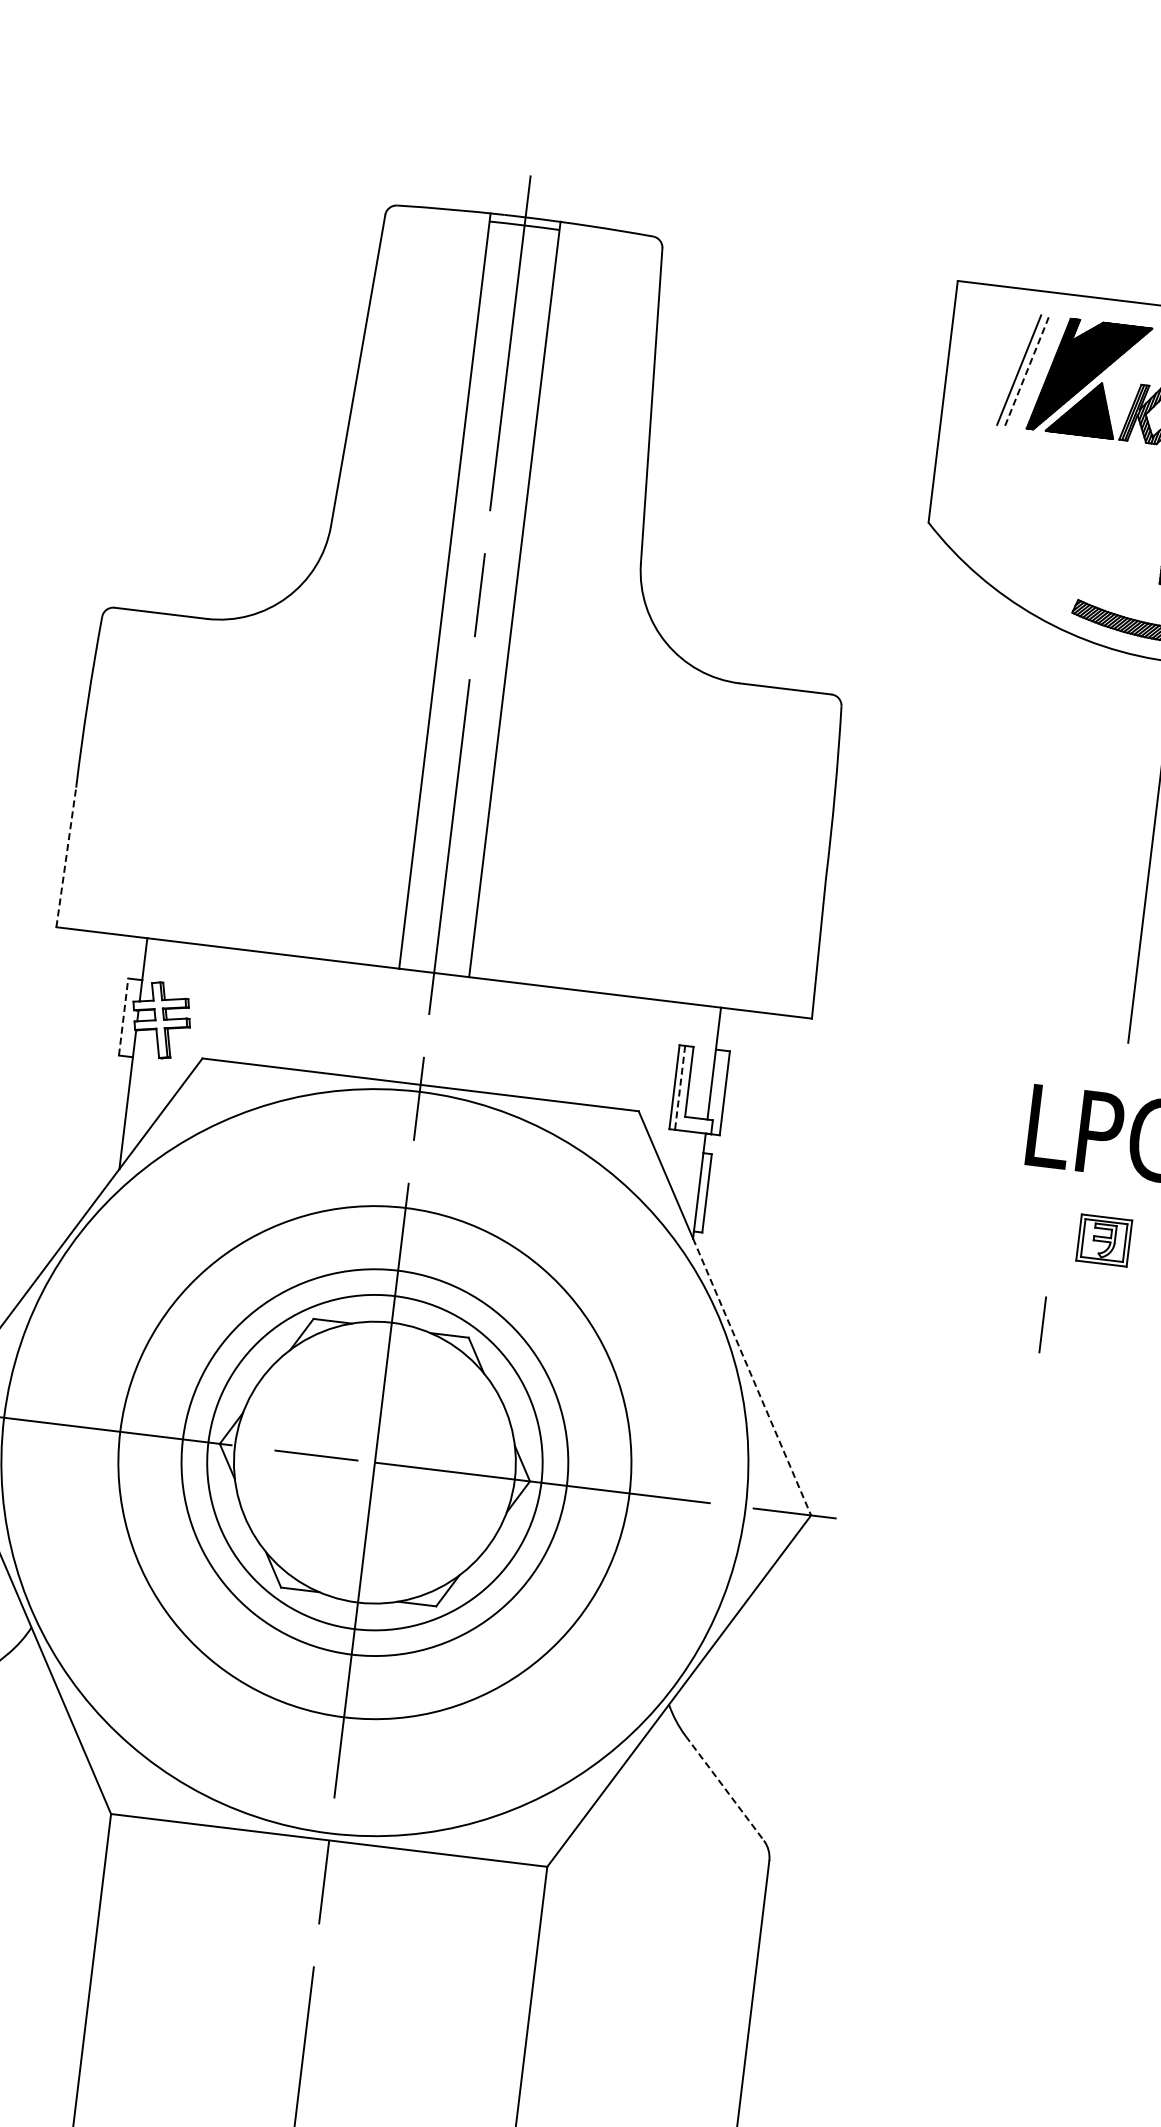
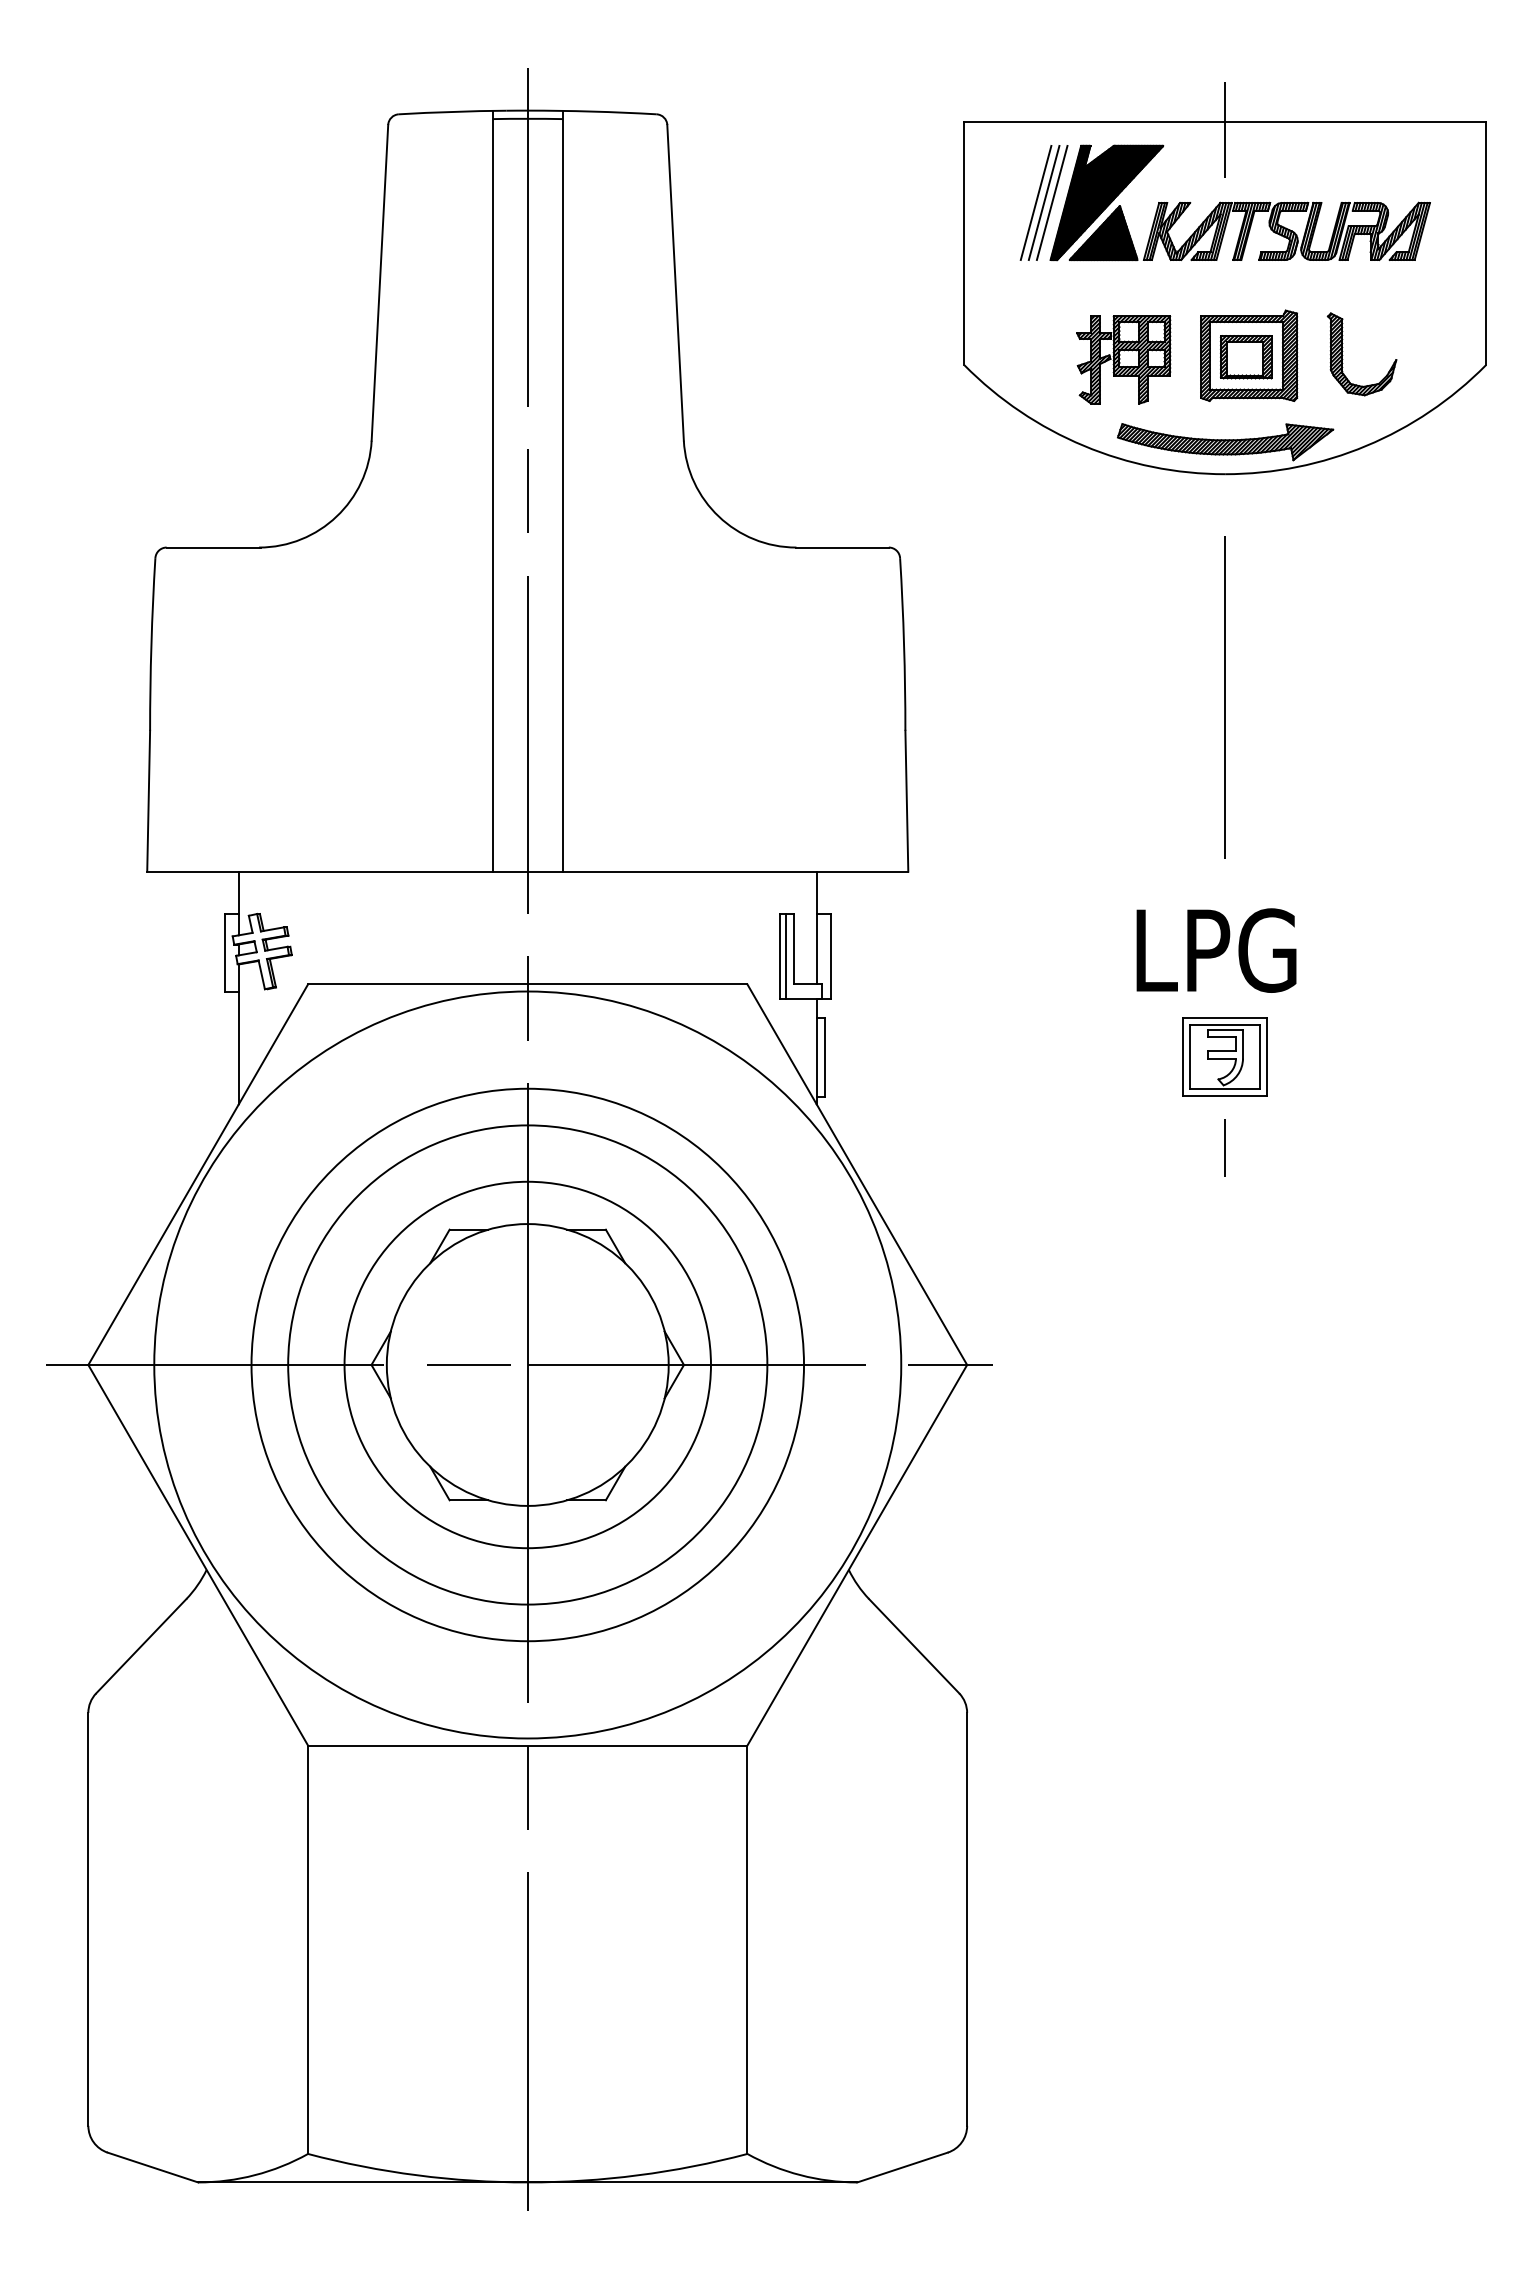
line: (1027, 370) -> (1044, 202), dashed -> solid
line: (1034, 371) -> (1051, 202), added
part: (1087, 536) -> (1123, 359), added
line: (66, 856) -> (148, 800), dashed -> solid
line: (123, 1016) -> (224, 952), dashed -> solid
line: (679, 1088) -> (785, 956), dashed -> solid
part: (1103, 1240) -> (1224, 1056), size x1.67
line: (1042, 1324) -> (1224, 1147), moved
line: (752, 1377) -> (892, 1235), dashed -> solid
circle: (374, 1462) -> (527, 1364), size x0.71
circle: (374, 1462) -> (527, 1364), size x1.43
circle: (374, 1462) -> (527, 1364), size x1.43
line: (725, 1788) -> (914, 1646), dashed -> solid

